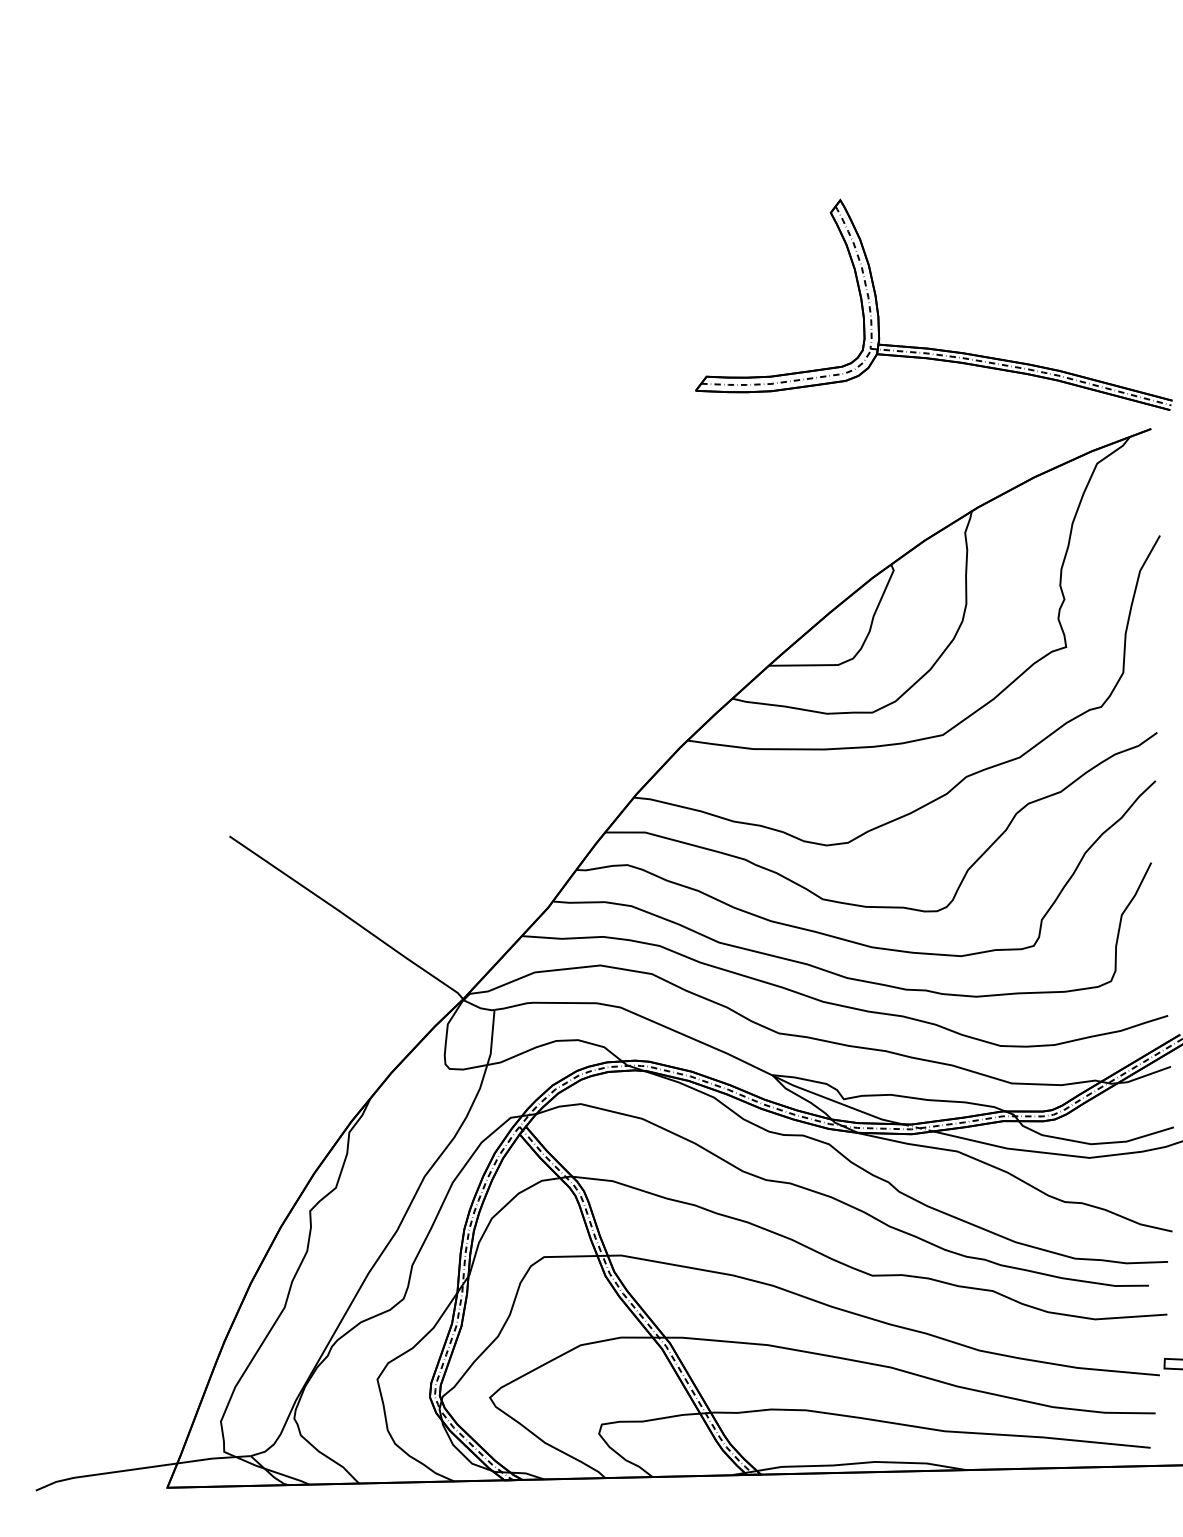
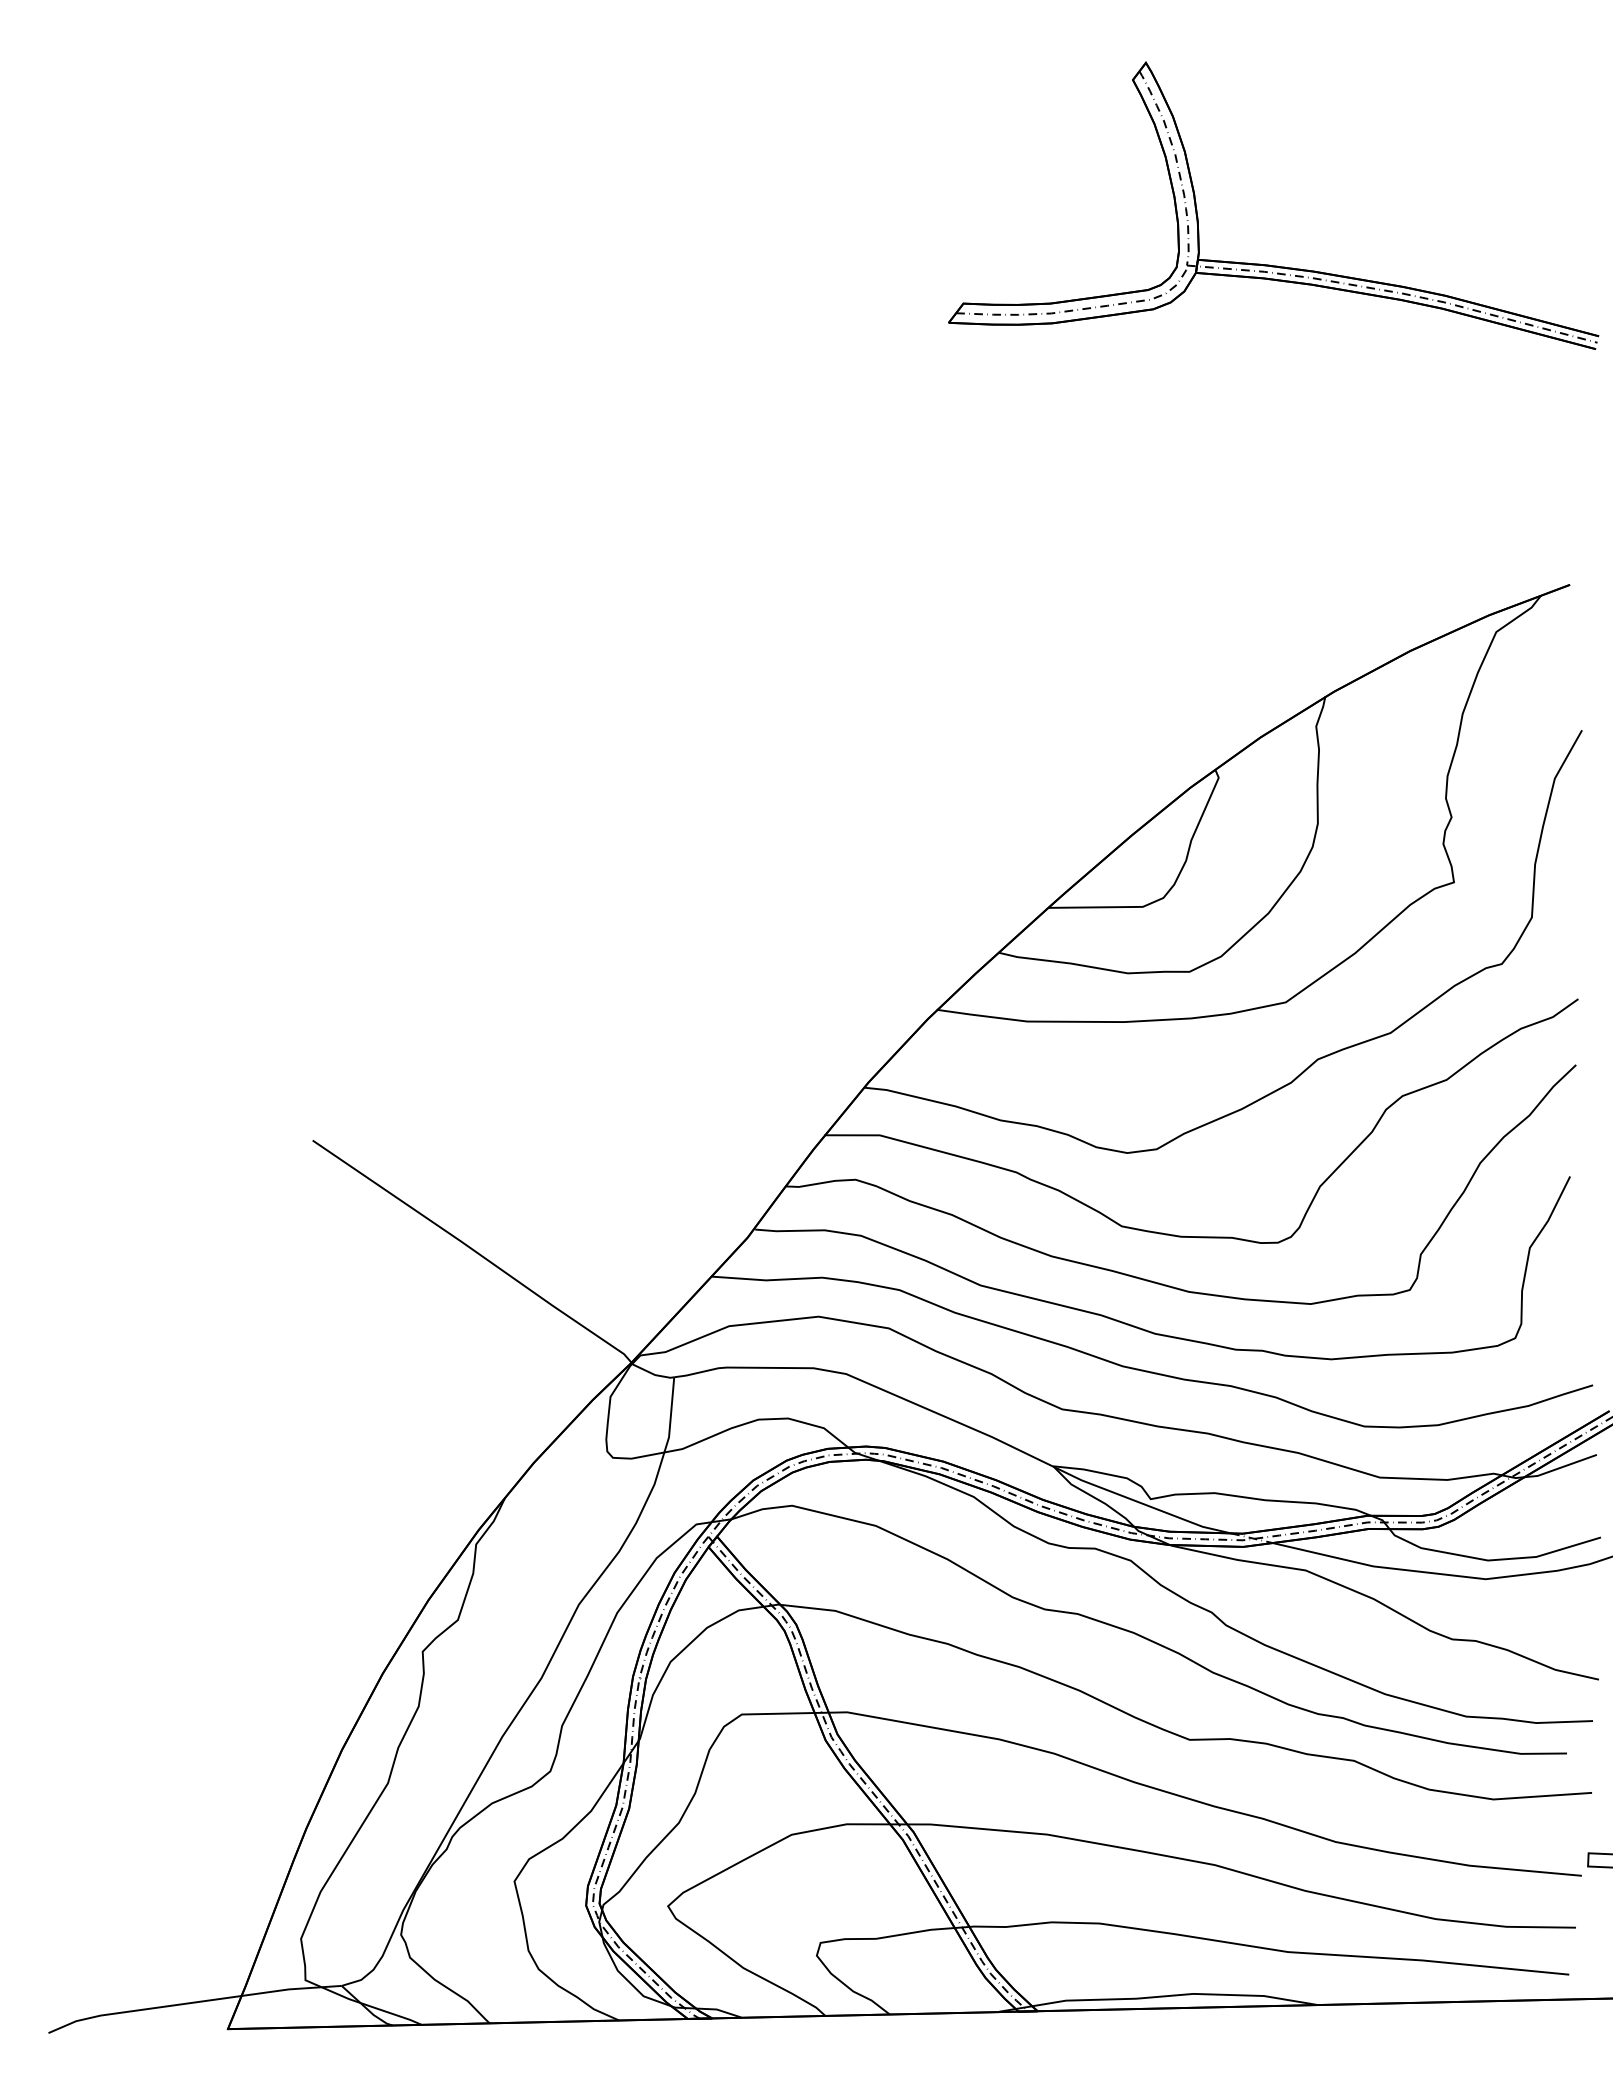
part: (930, 348) -> (1269, 264), moved

